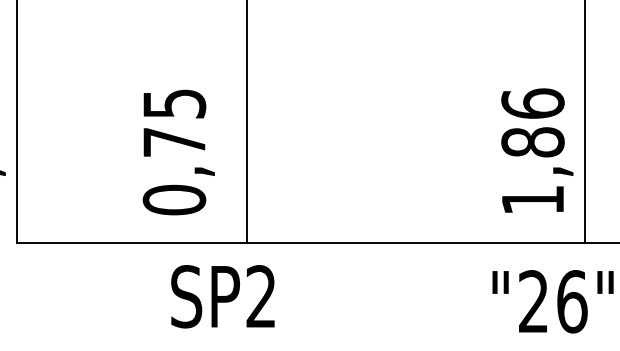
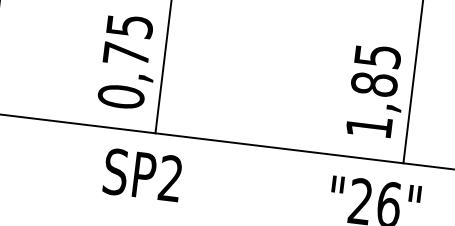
text: (532, 103) -> (377, 55), 1,86 -> 1,85
text: (178, 152) -> (128, 62), moved
text: (222, 296) -> (142, 175), moved

